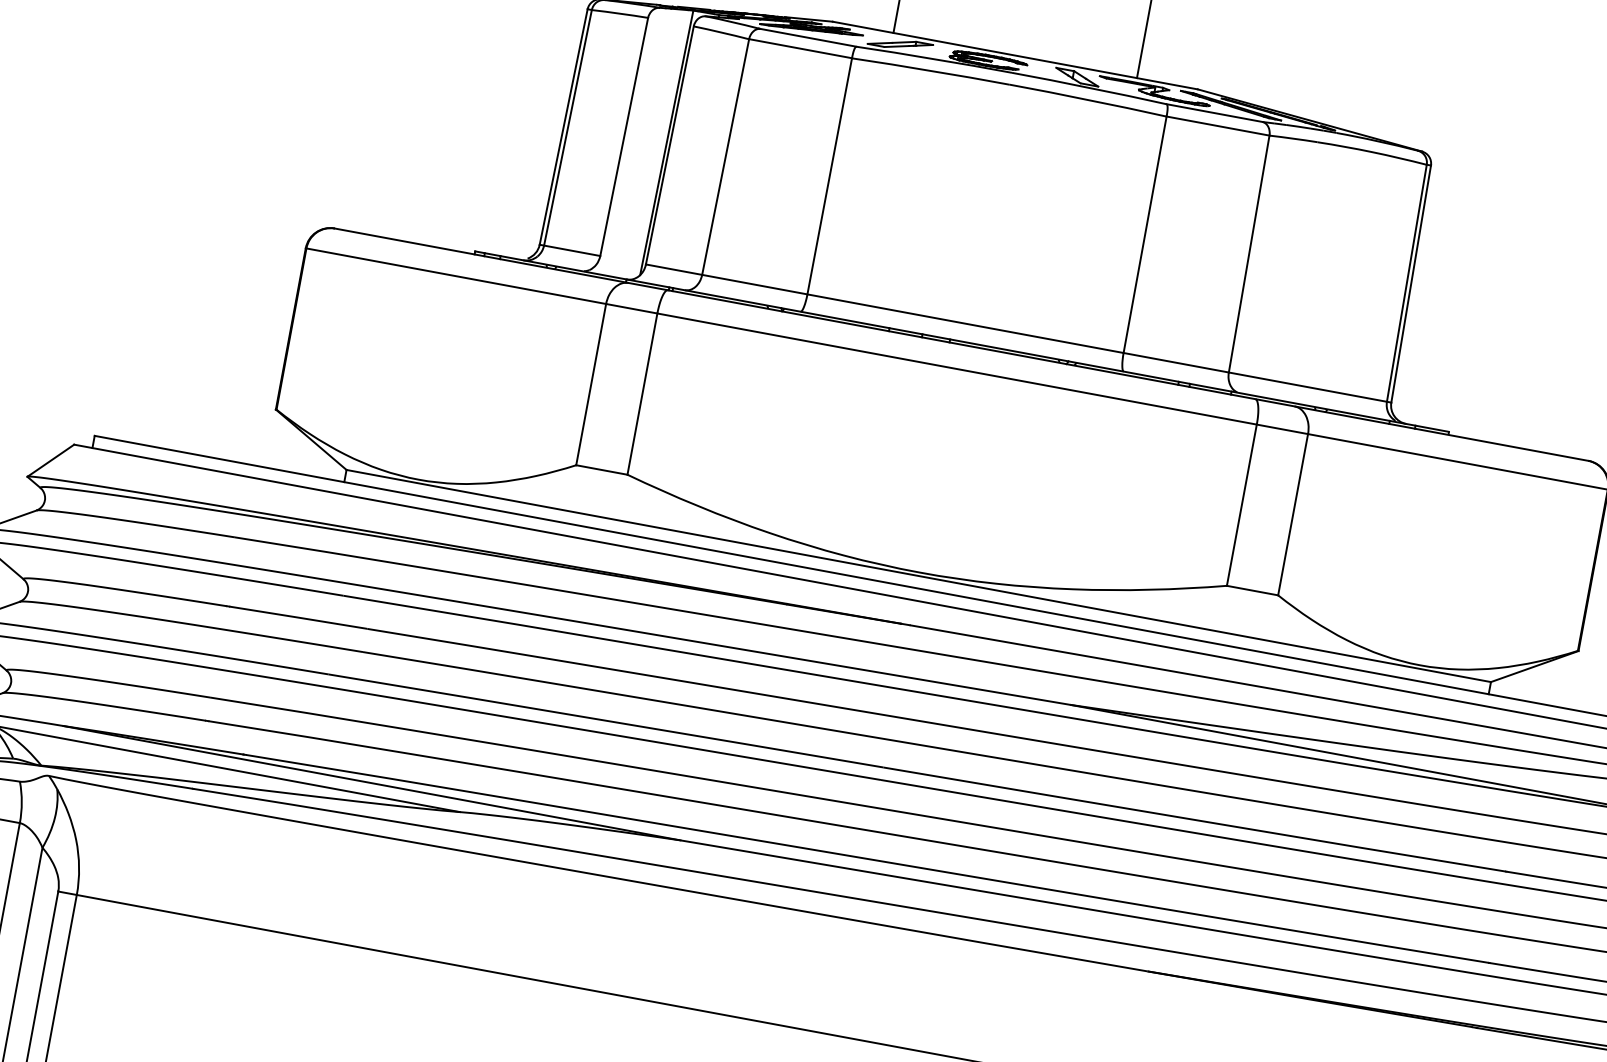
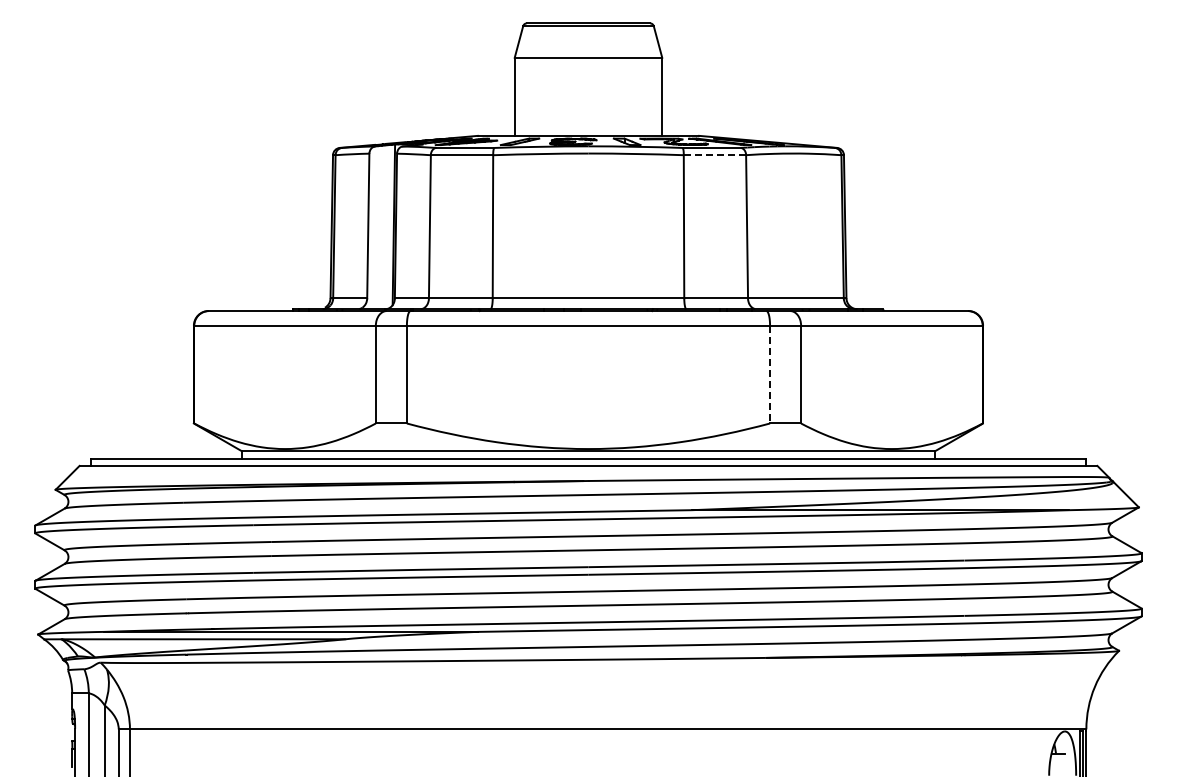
line: (1218, 126) -> (715, 155), solid -> dashed
line: (1242, 505) -> (770, 374), solid -> dashed

